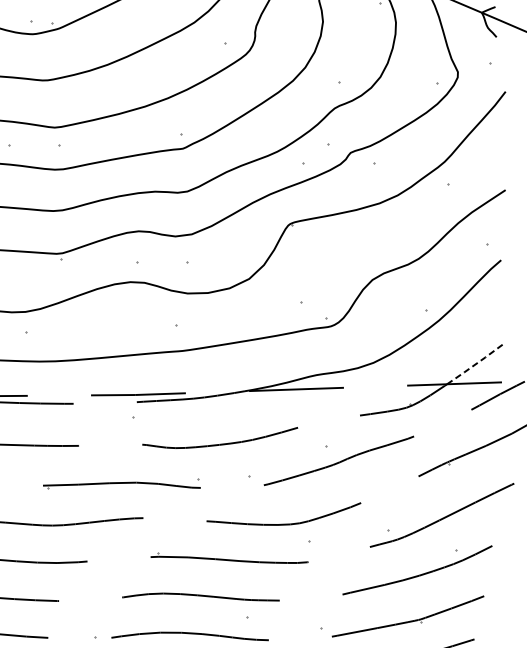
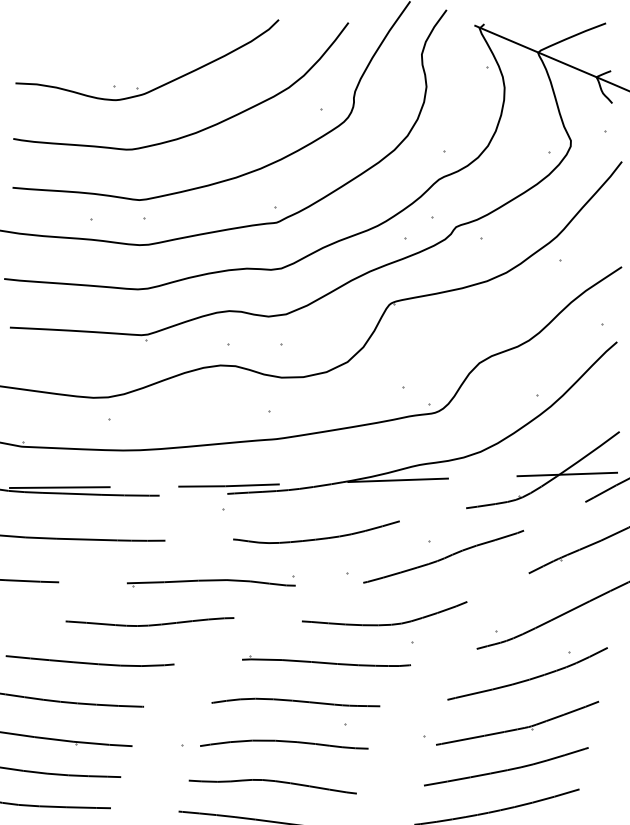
line: (475, 364) -> (589, 453), dashed -> solid

